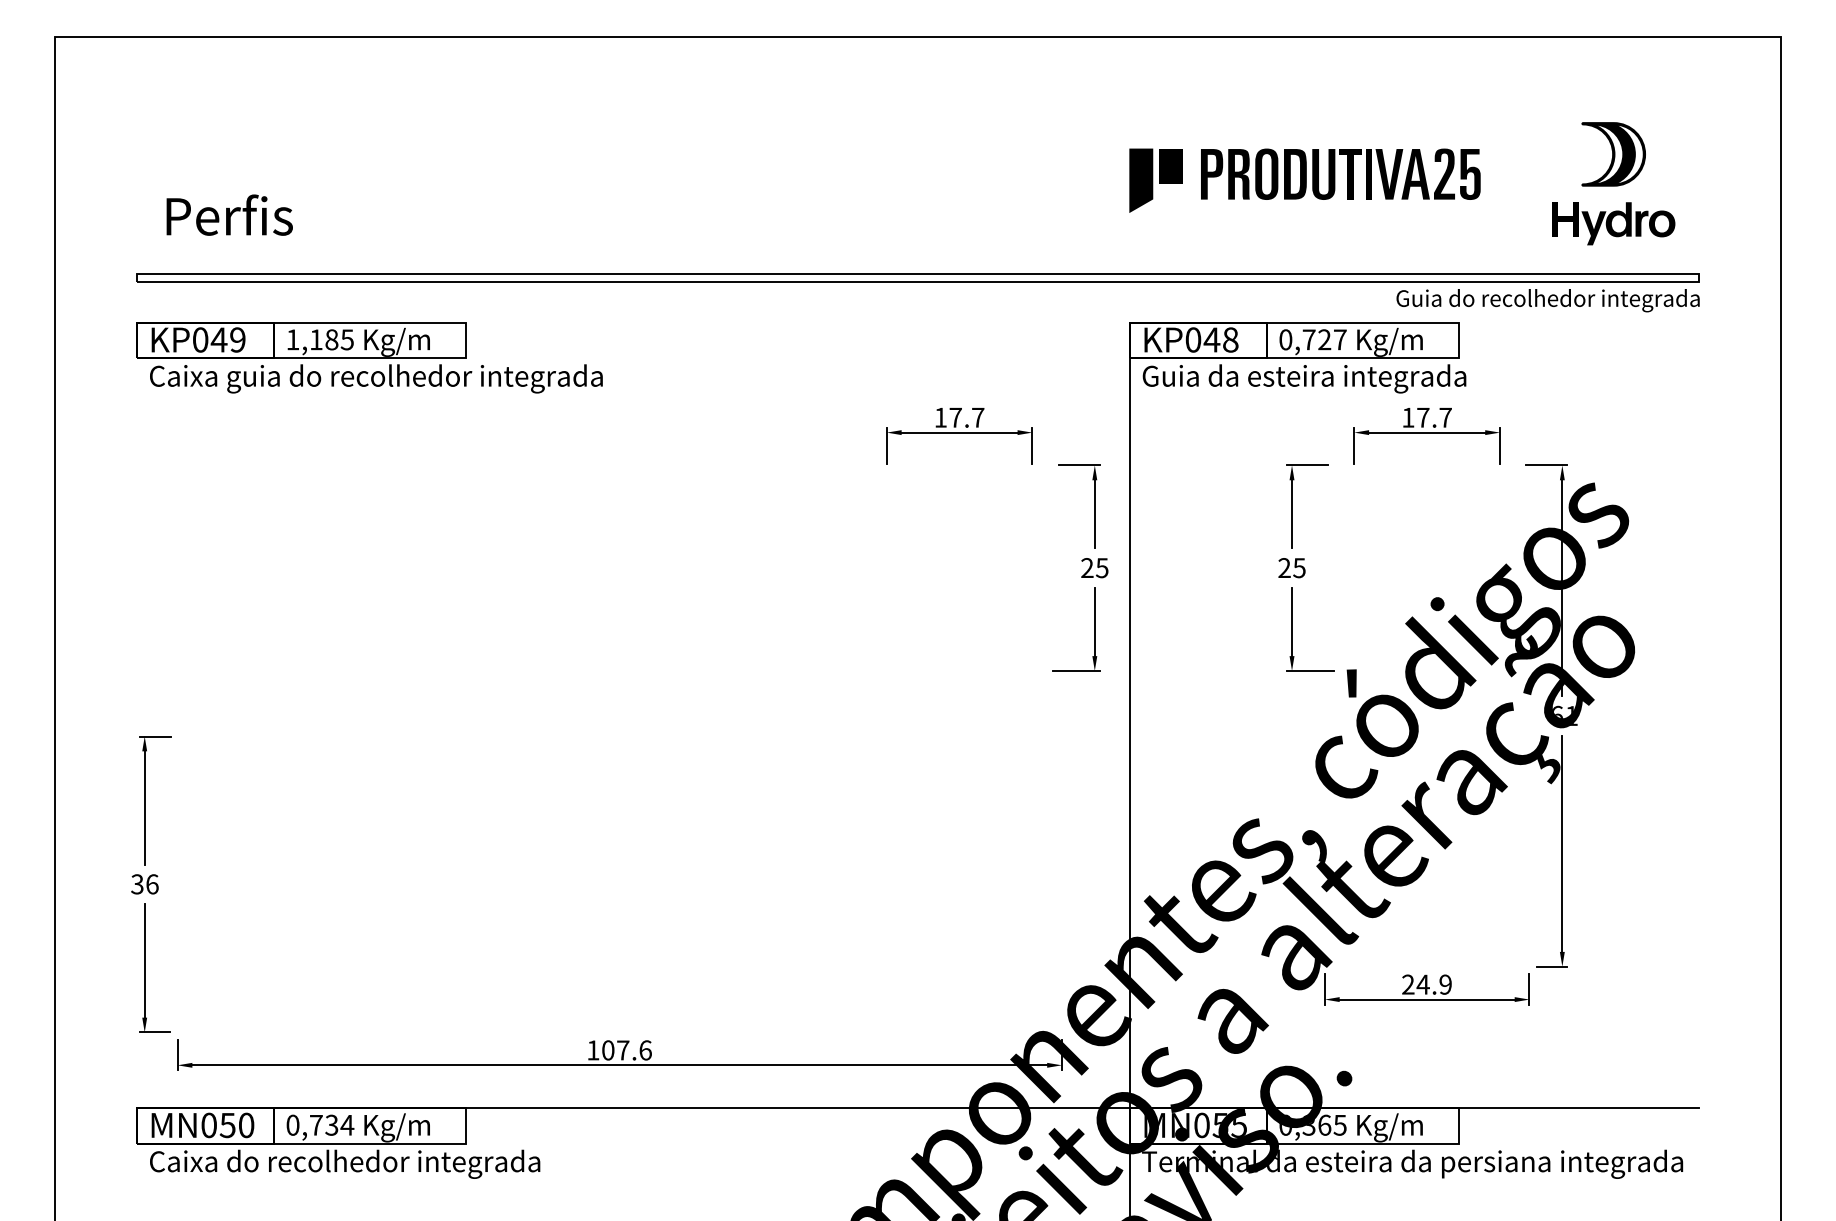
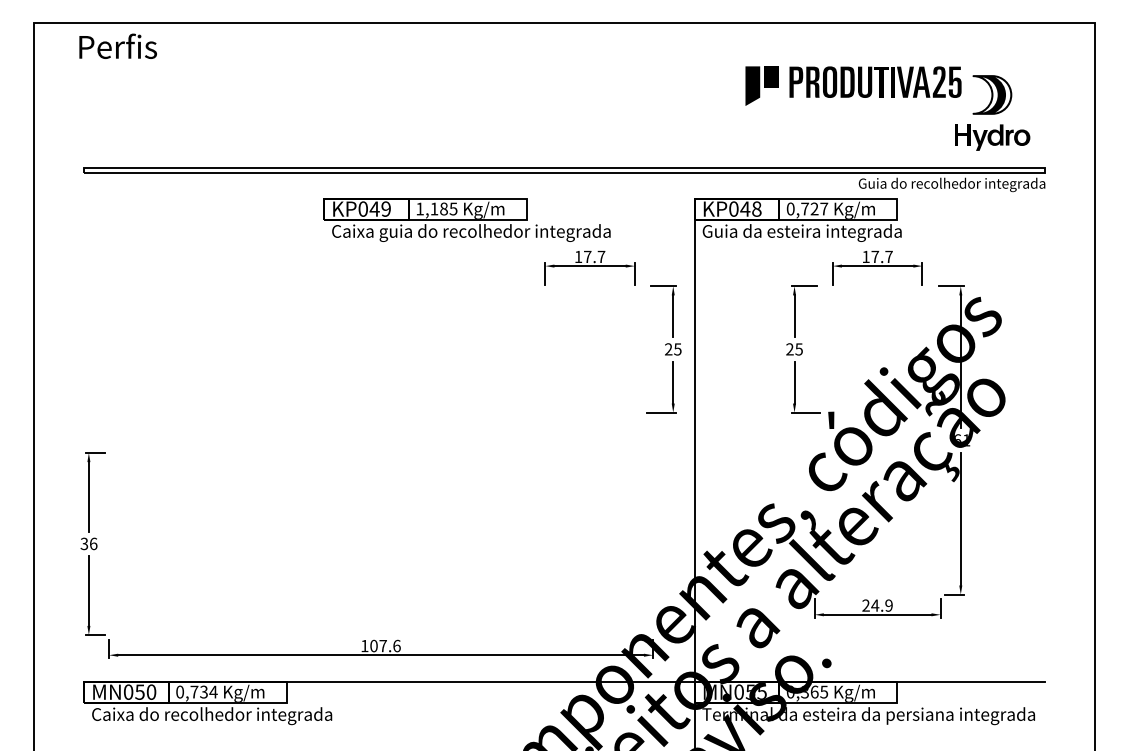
part: (1304, 179) -> (853, 85), moved
text: (228, 213) -> (117, 45), moved
part: (368, 356) -> (466, 219), moved

